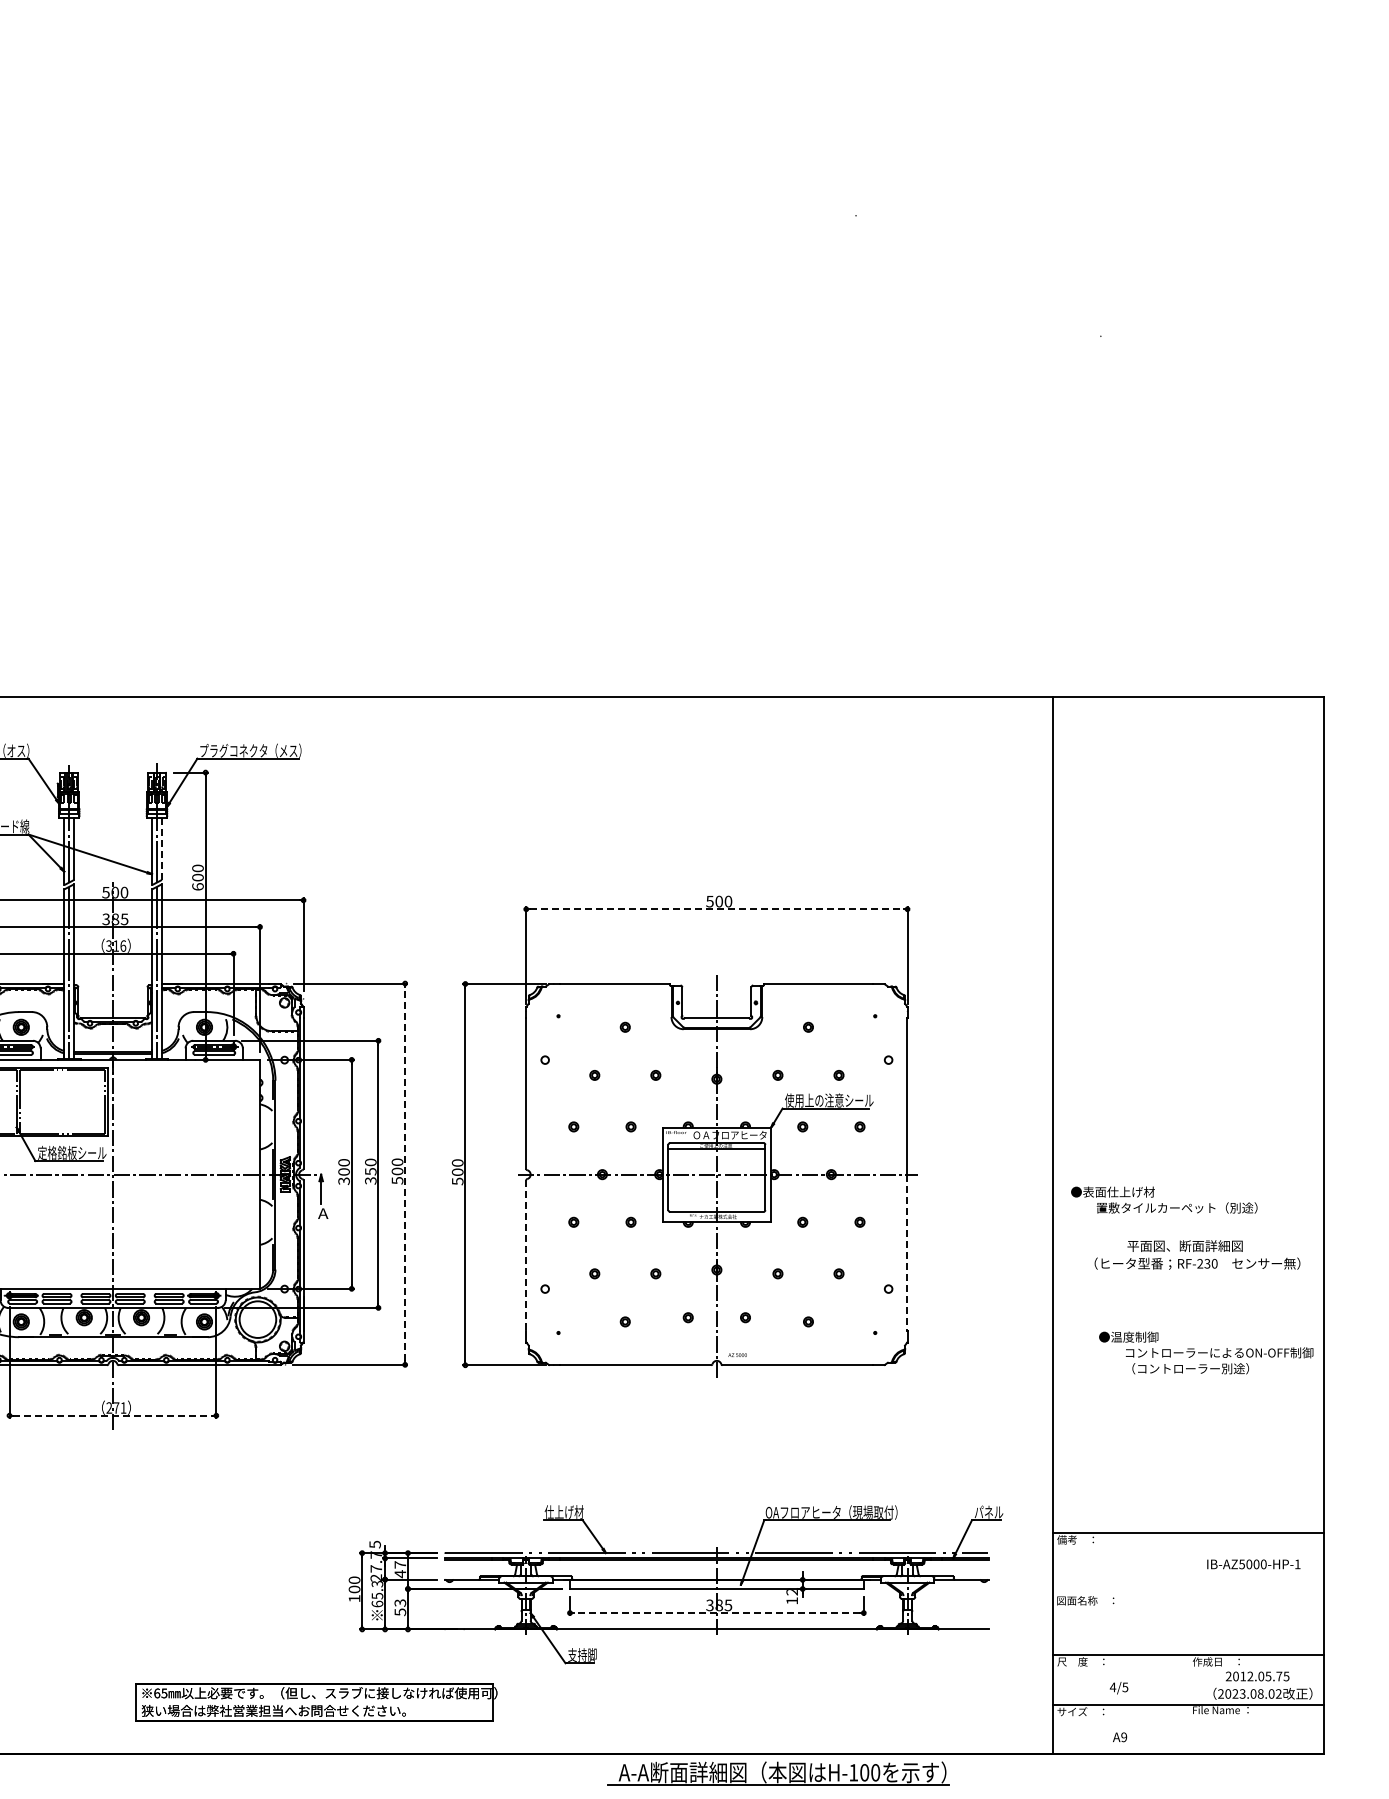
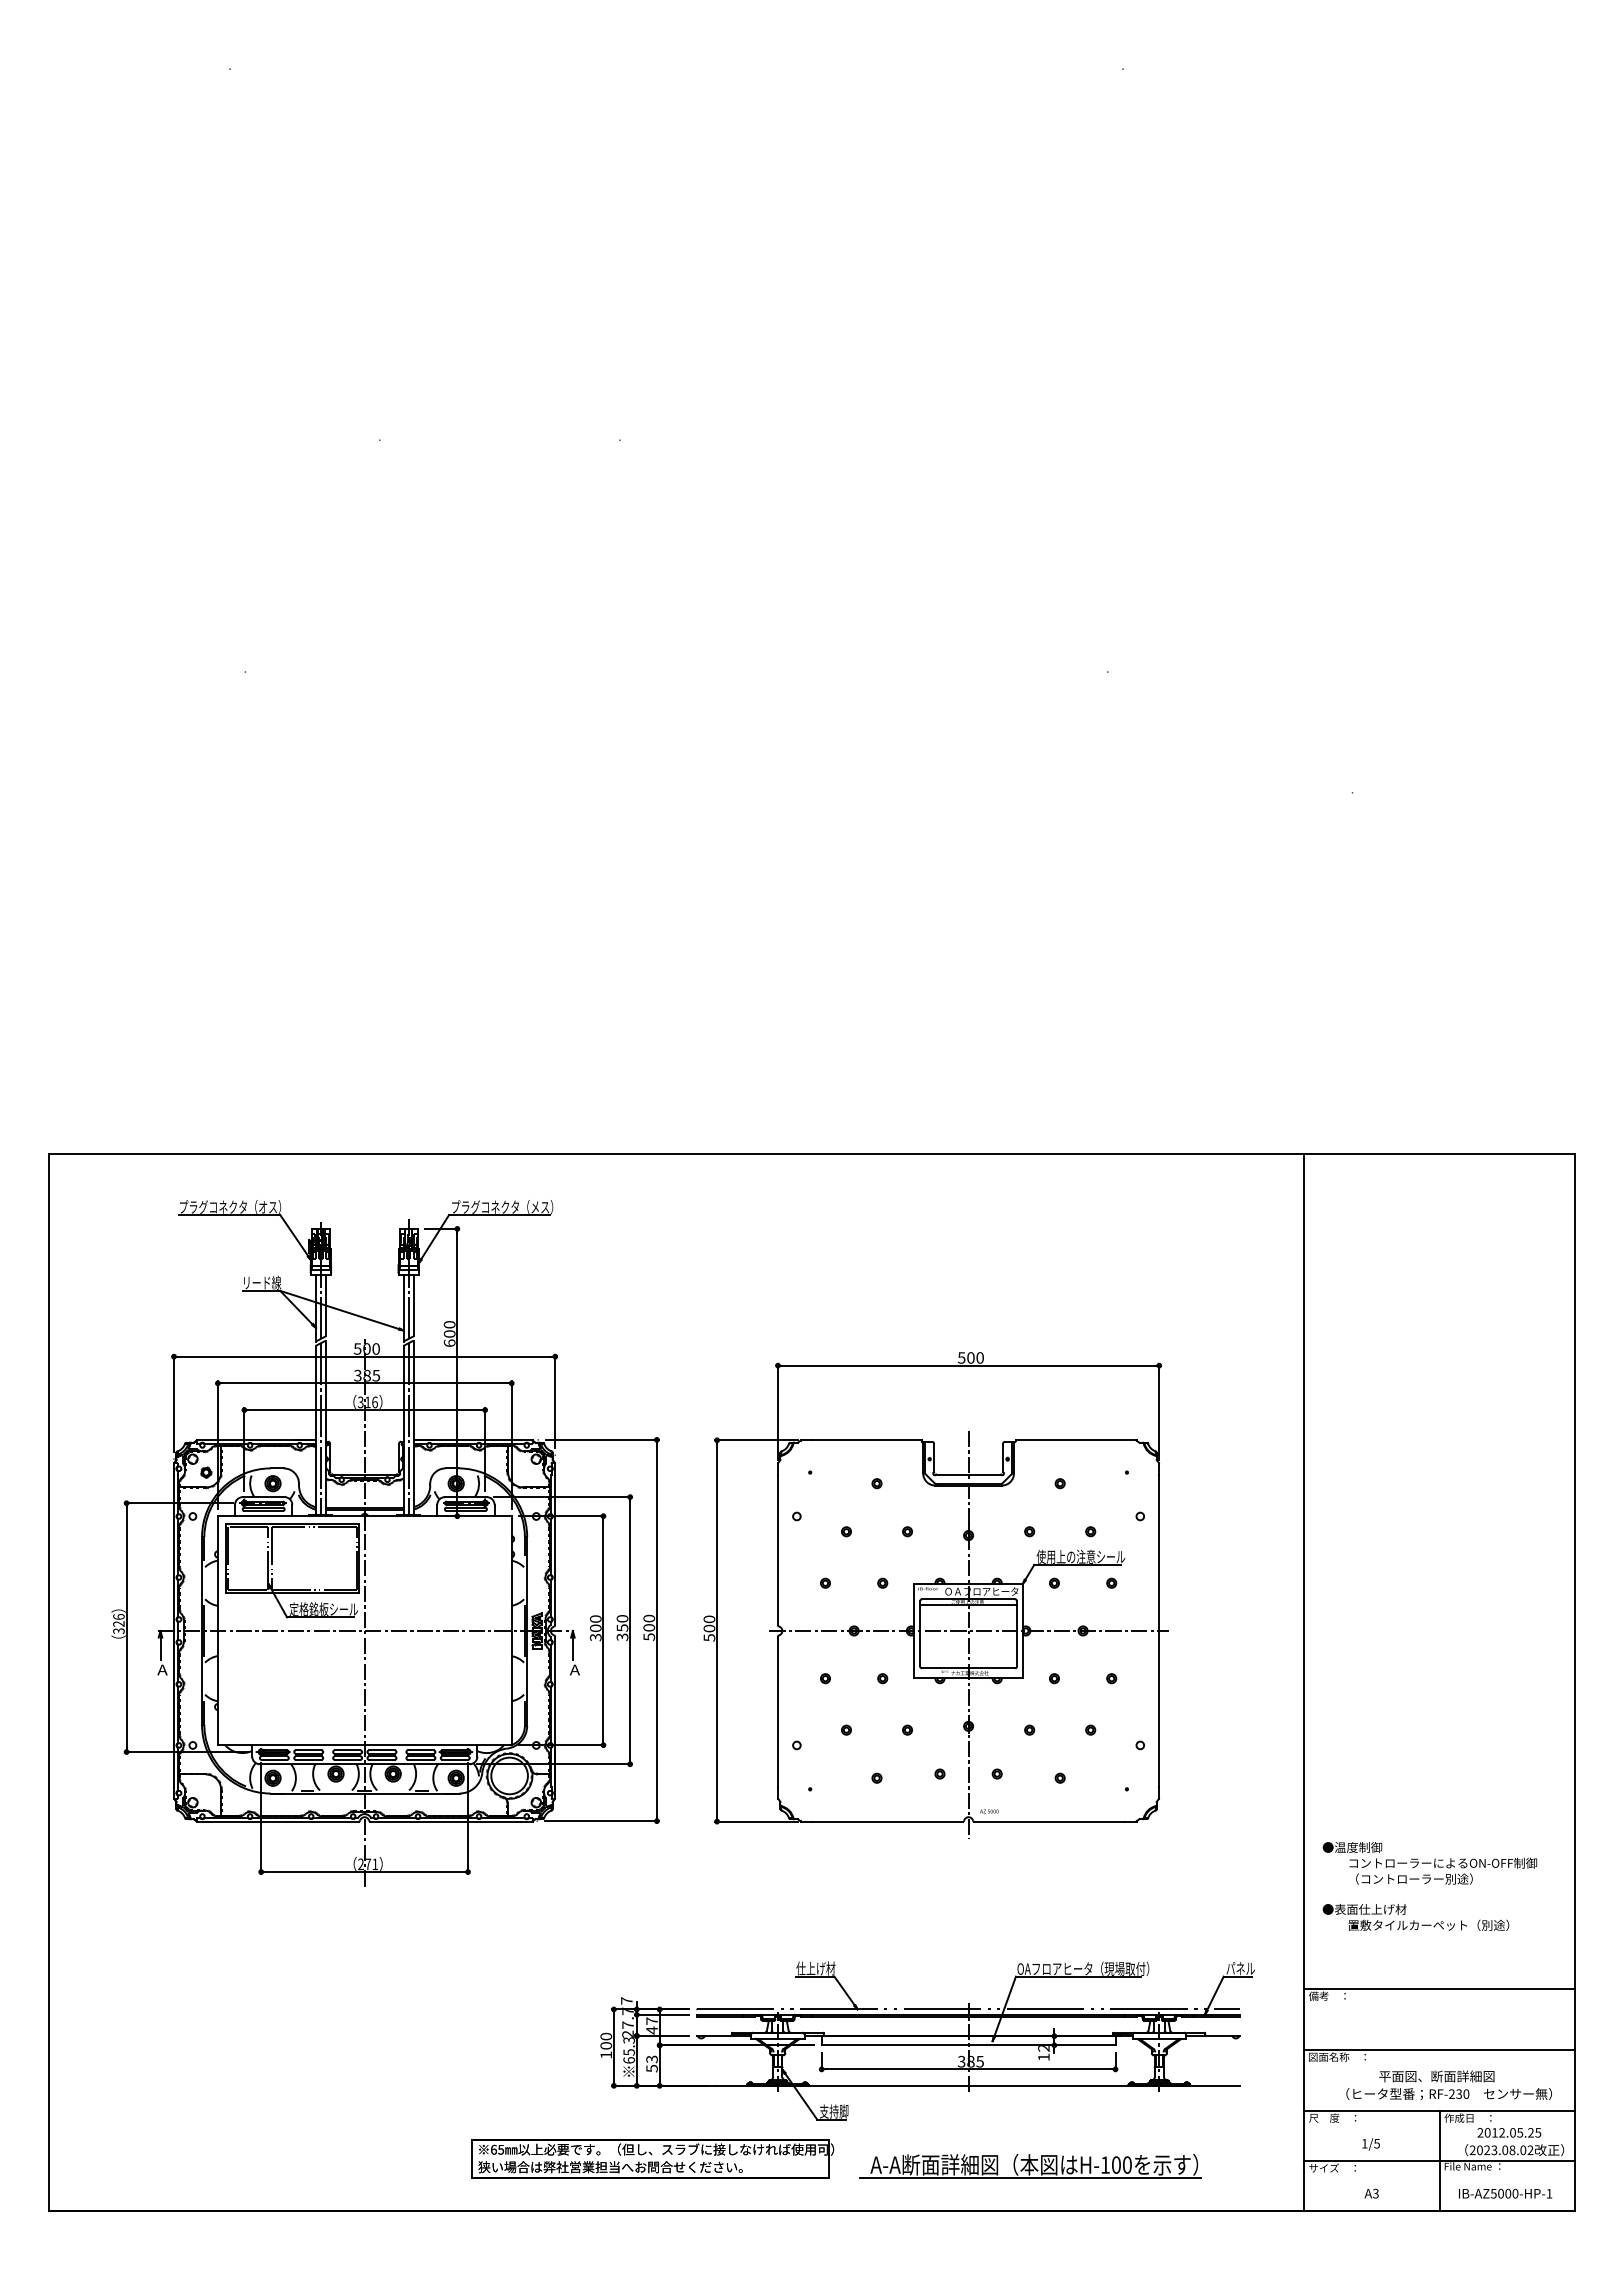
line: (161, 849) -> (413, 1305), dashed -> solid
line: (716, 909) -> (968, 1365), dashed -> solid
line: (404, 1174) -> (656, 1630), dashed -> solid
text: (1163, 1200) -> (1415, 1917), moved
line: (907, 1253) -> (1159, 1709), dashed -> solid
text: (1196, 1254) -> (1448, 2084), moved
line: (526, 1256) -> (778, 1712), dashed -> solid
text: (1205, 1353) -> (1429, 1863), moved
line: (112, 1416) -> (364, 1872), dashed -> solid
text: (374, 1544) -> (626, 2000), 5 -> 7
text: (1253, 1564) -> (1505, 2193), moved
line: (1187, 1594) -> (1439, 2050), added
line: (716, 1613) -> (968, 2069), dashed -> solid
text: (1278, 1676) -> (1530, 2132), 2012.05.75 -> 2012.05.25
text: (1112, 1687) -> (1364, 2143), 4/5 -> 1/5
part: (315, 1702) -> (652, 2158), moved
line: (1187, 1704) -> (1439, 2160), added
text: (1123, 1737) -> (1375, 2193), A9 -> A3
part: (778, 1773) -> (1030, 2165), moved

